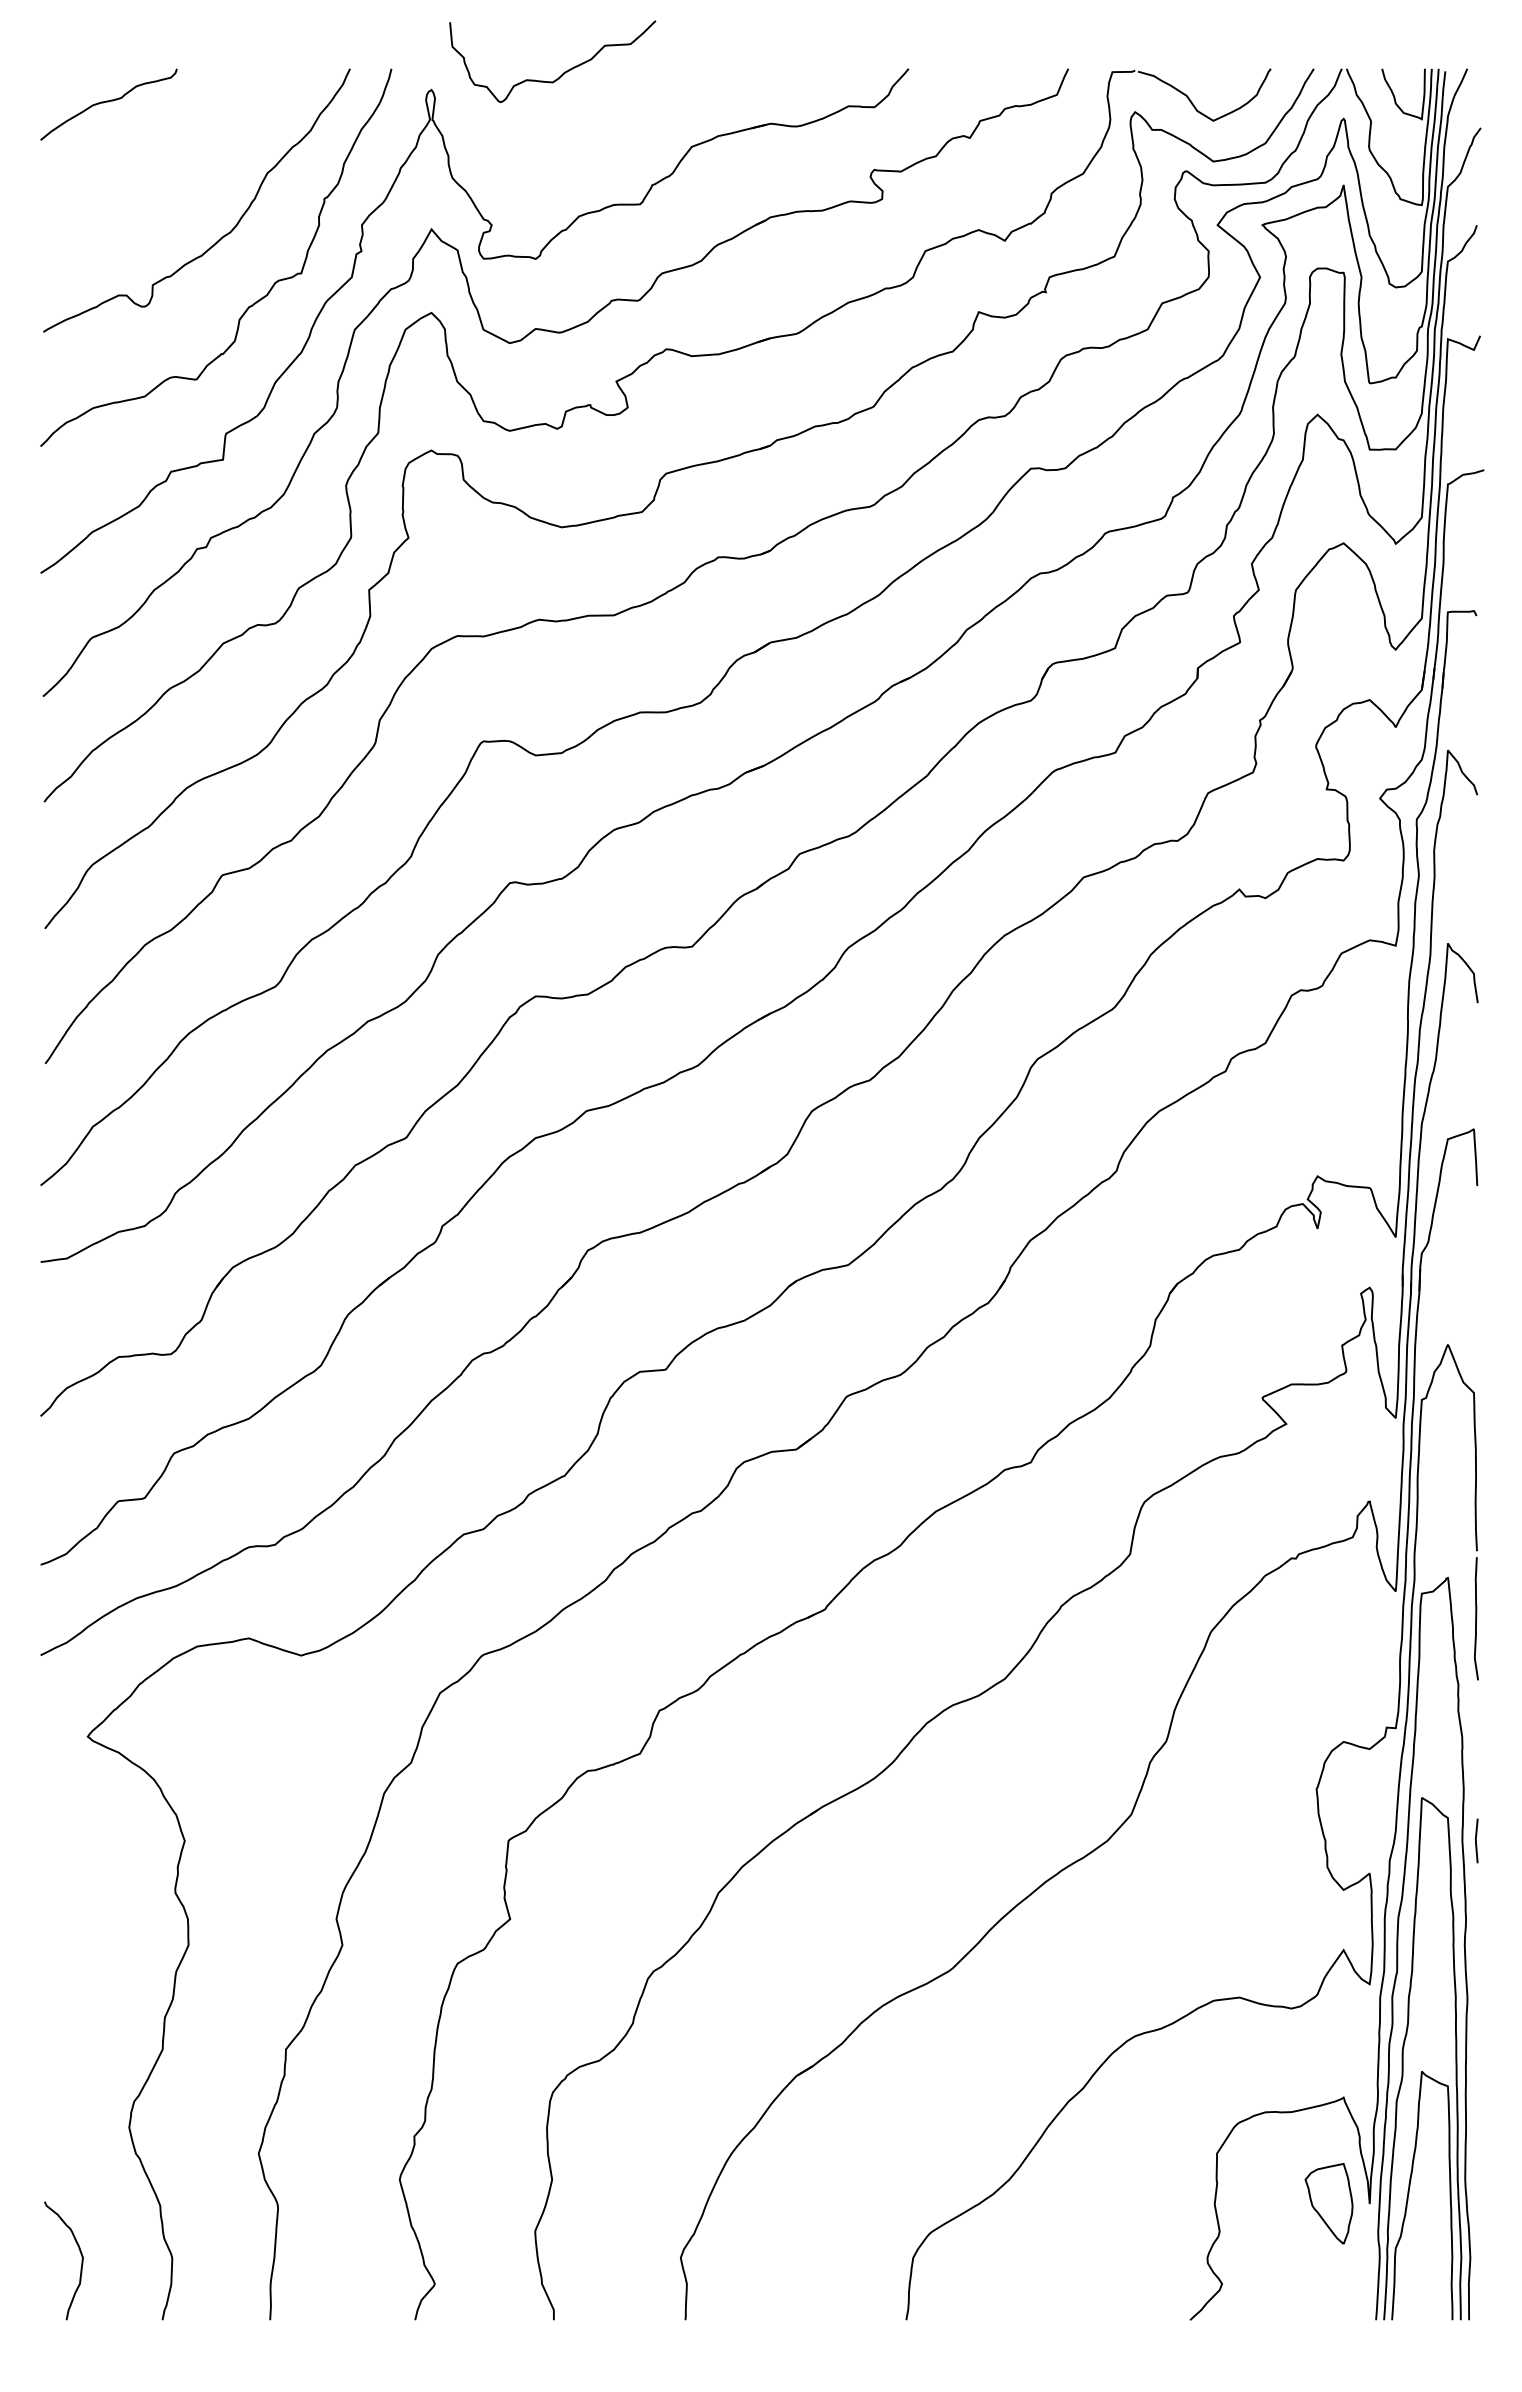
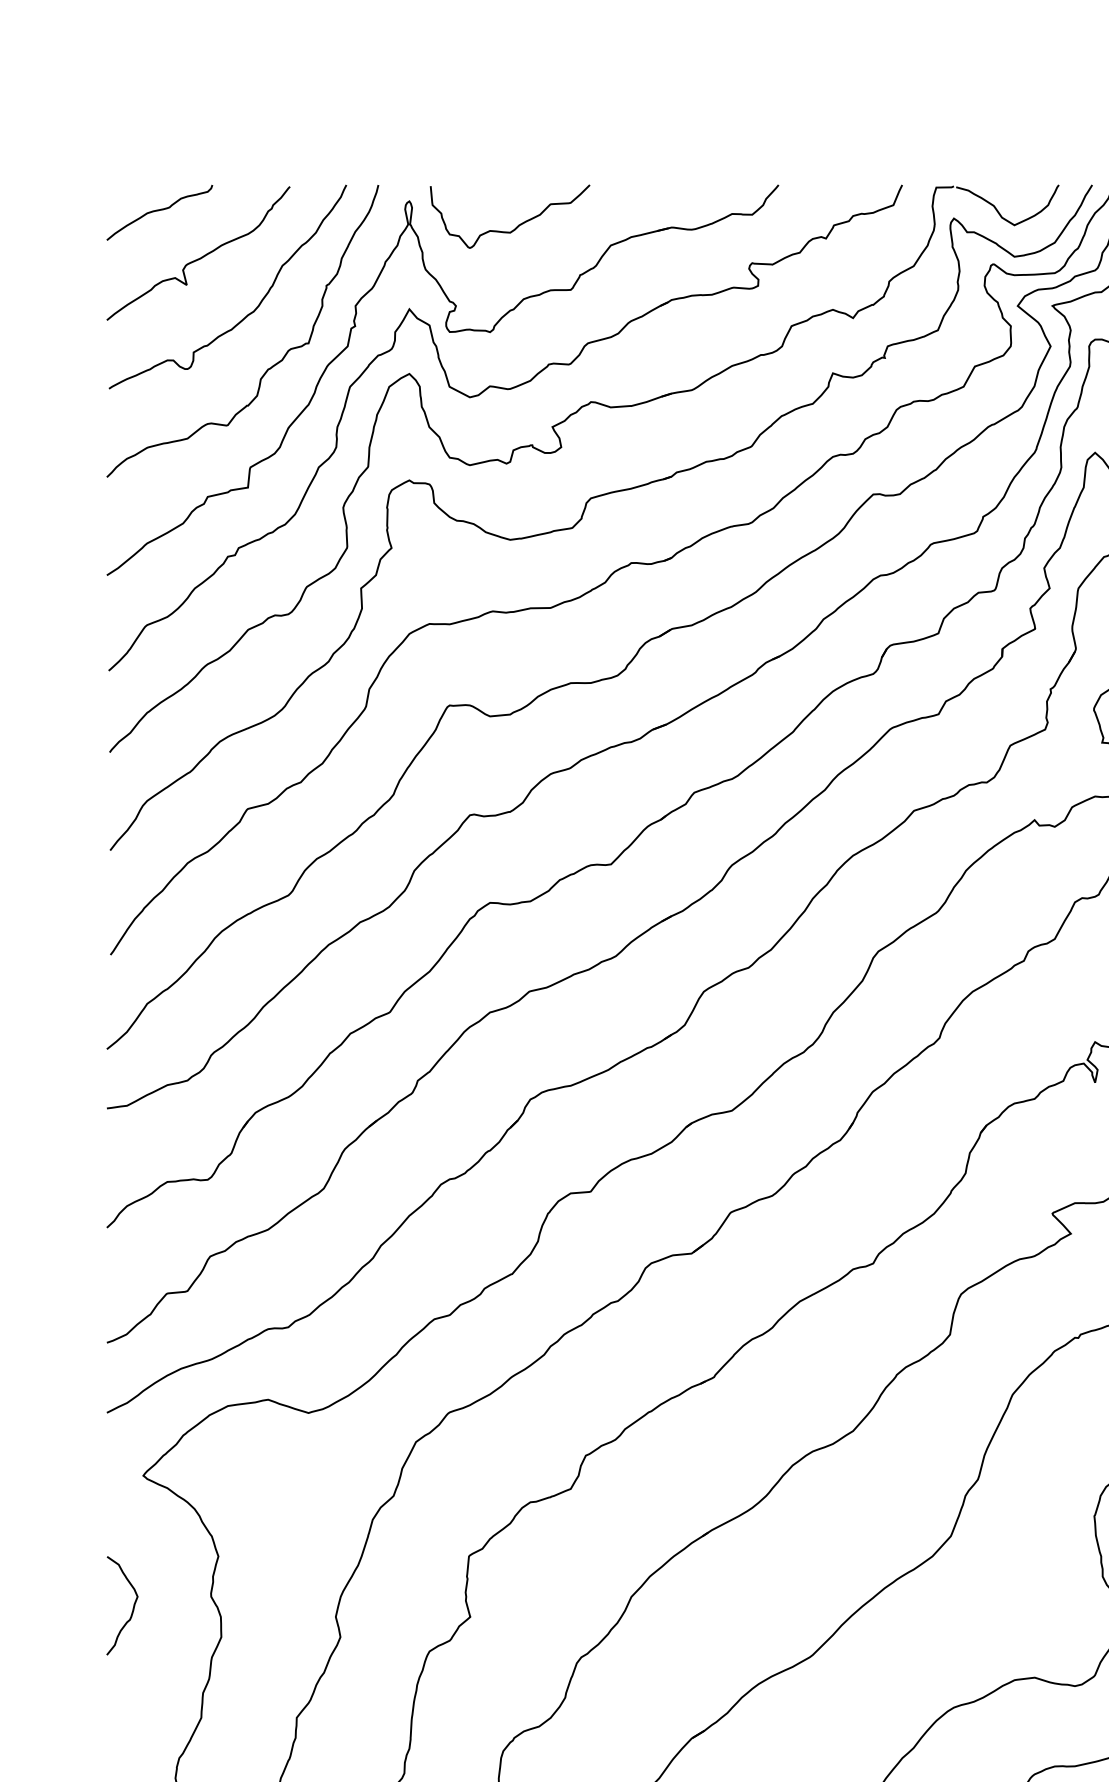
curve: (563, 72) -> (518, 225), moved
curve: (161, 162) -> (200, 257), added
curve: (74, 1906) -> (133, 1607), added

